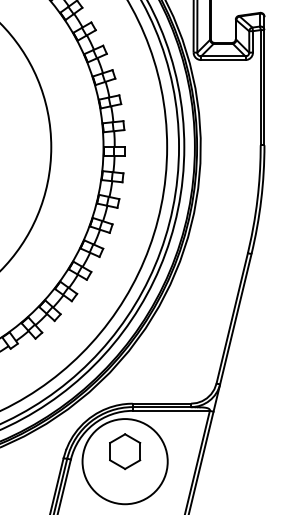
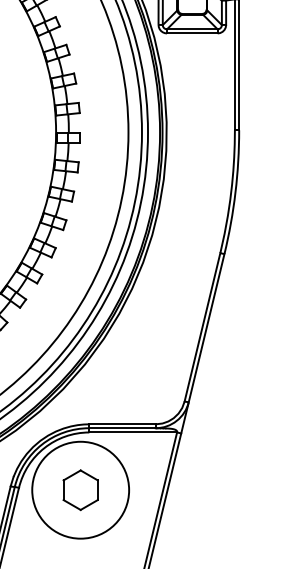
part: (125, 451) -> (81, 490), moved

